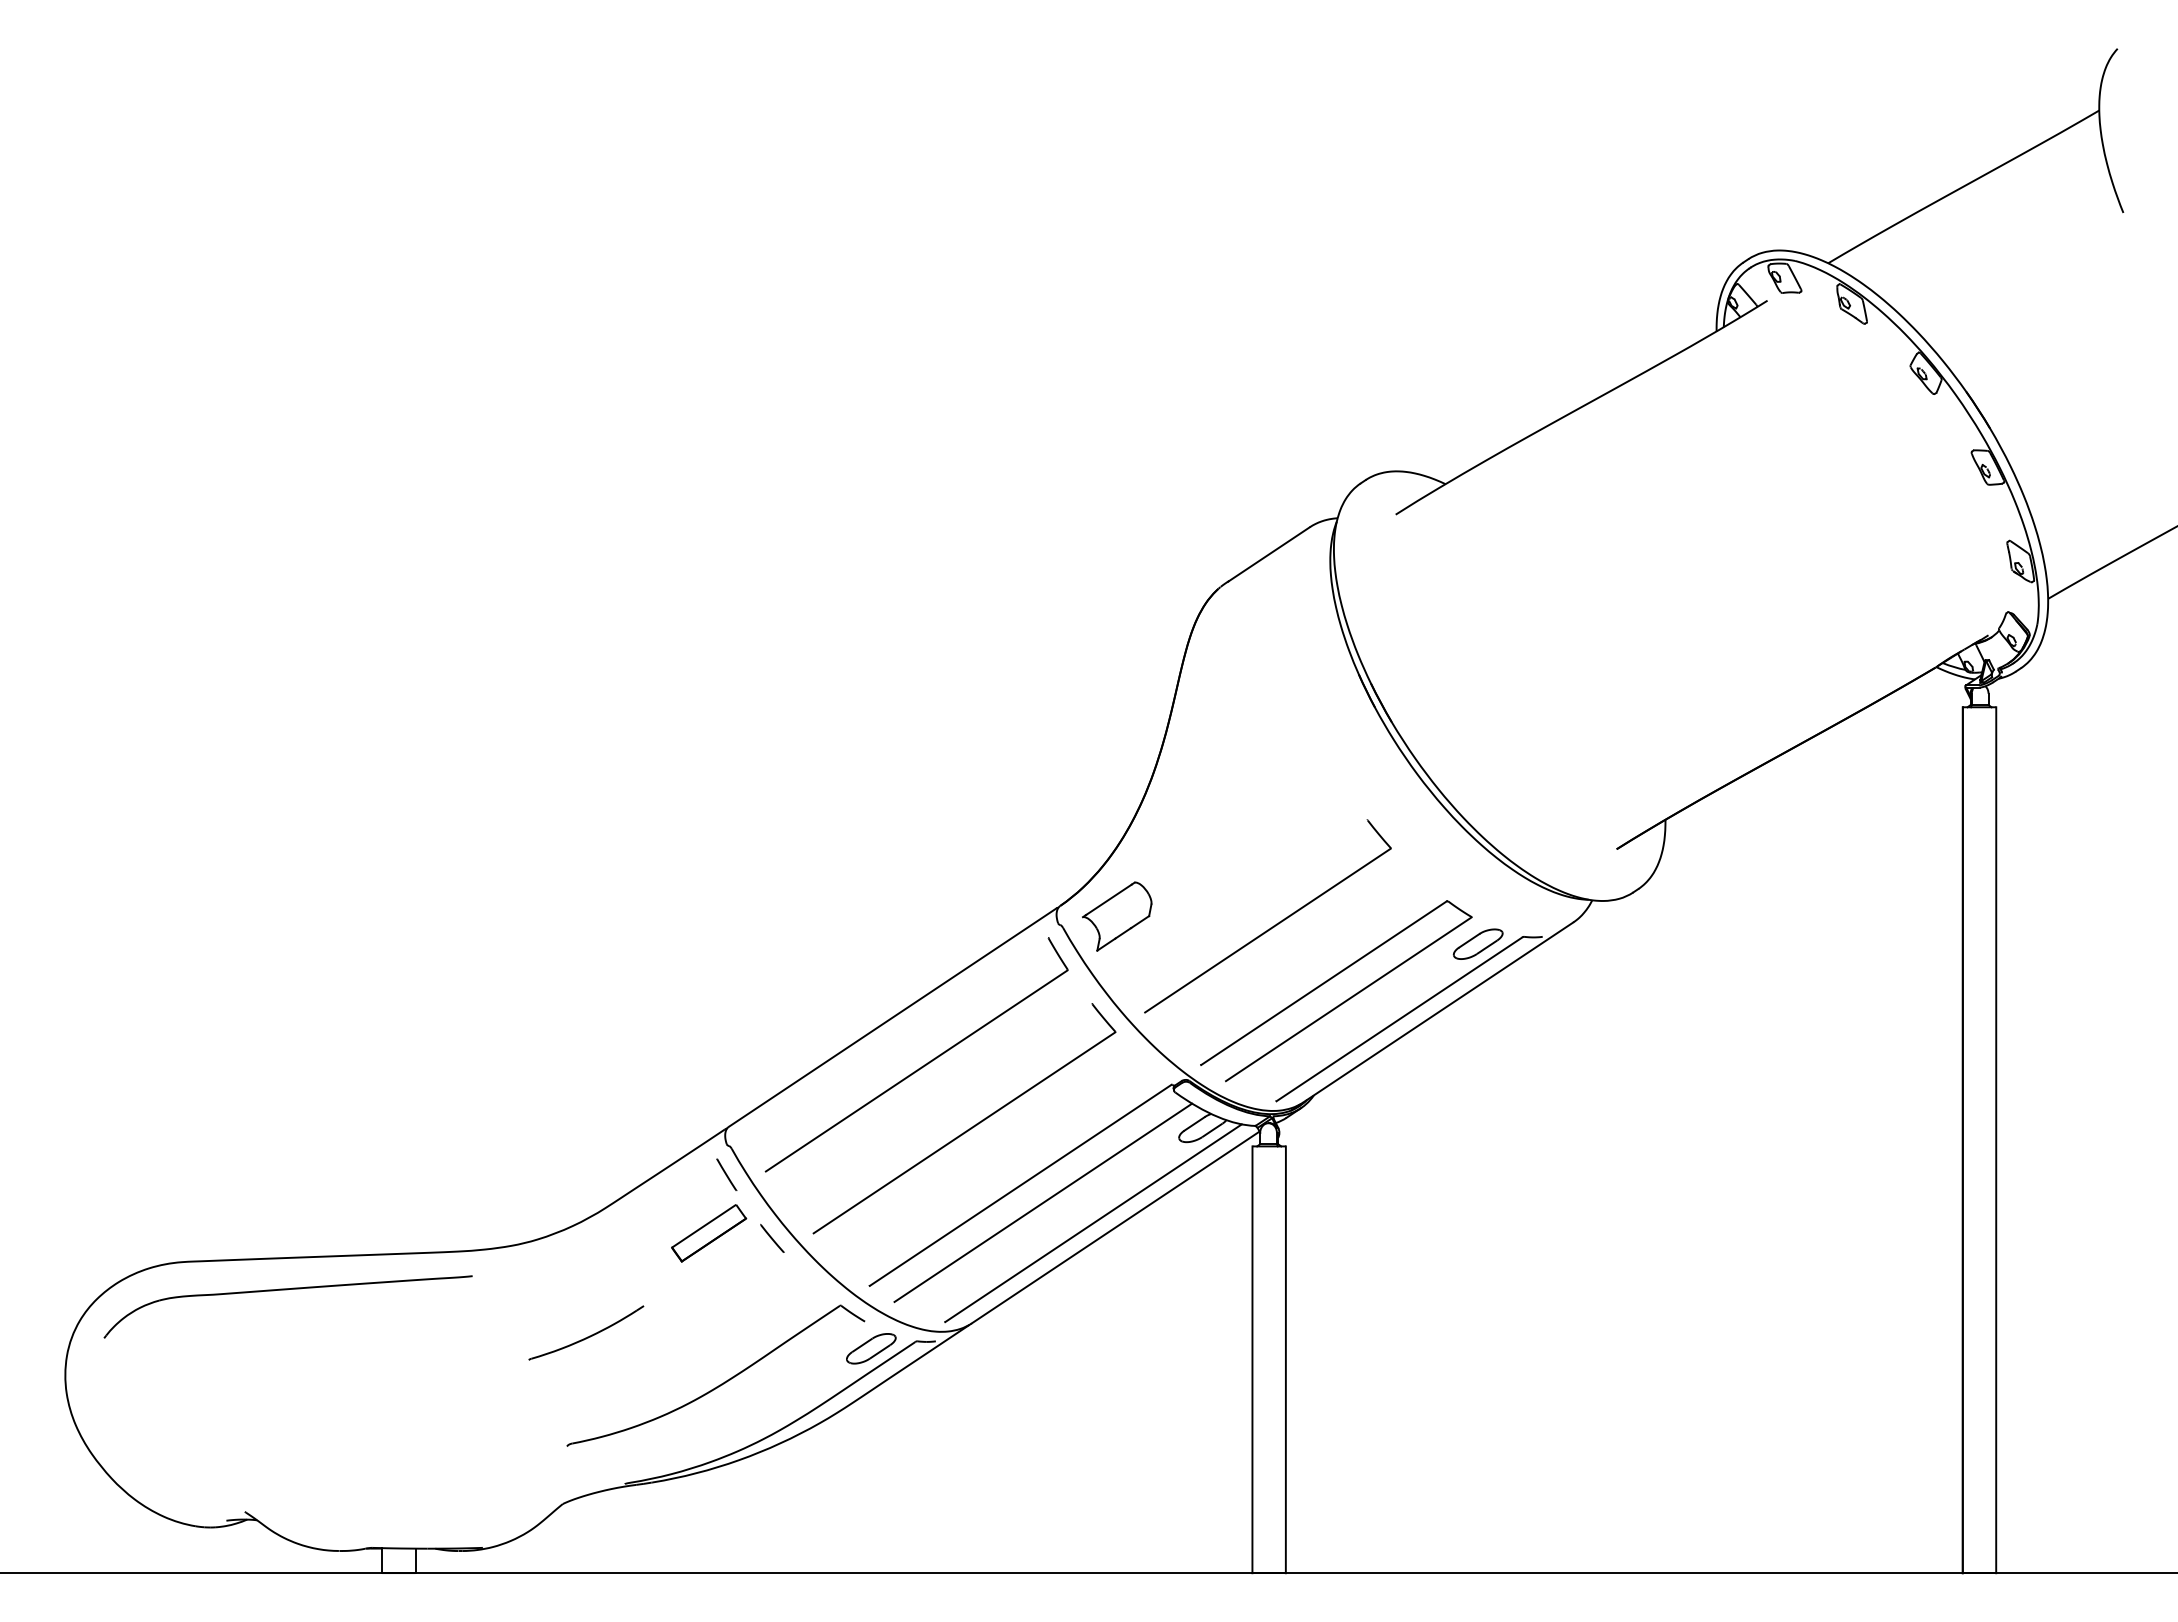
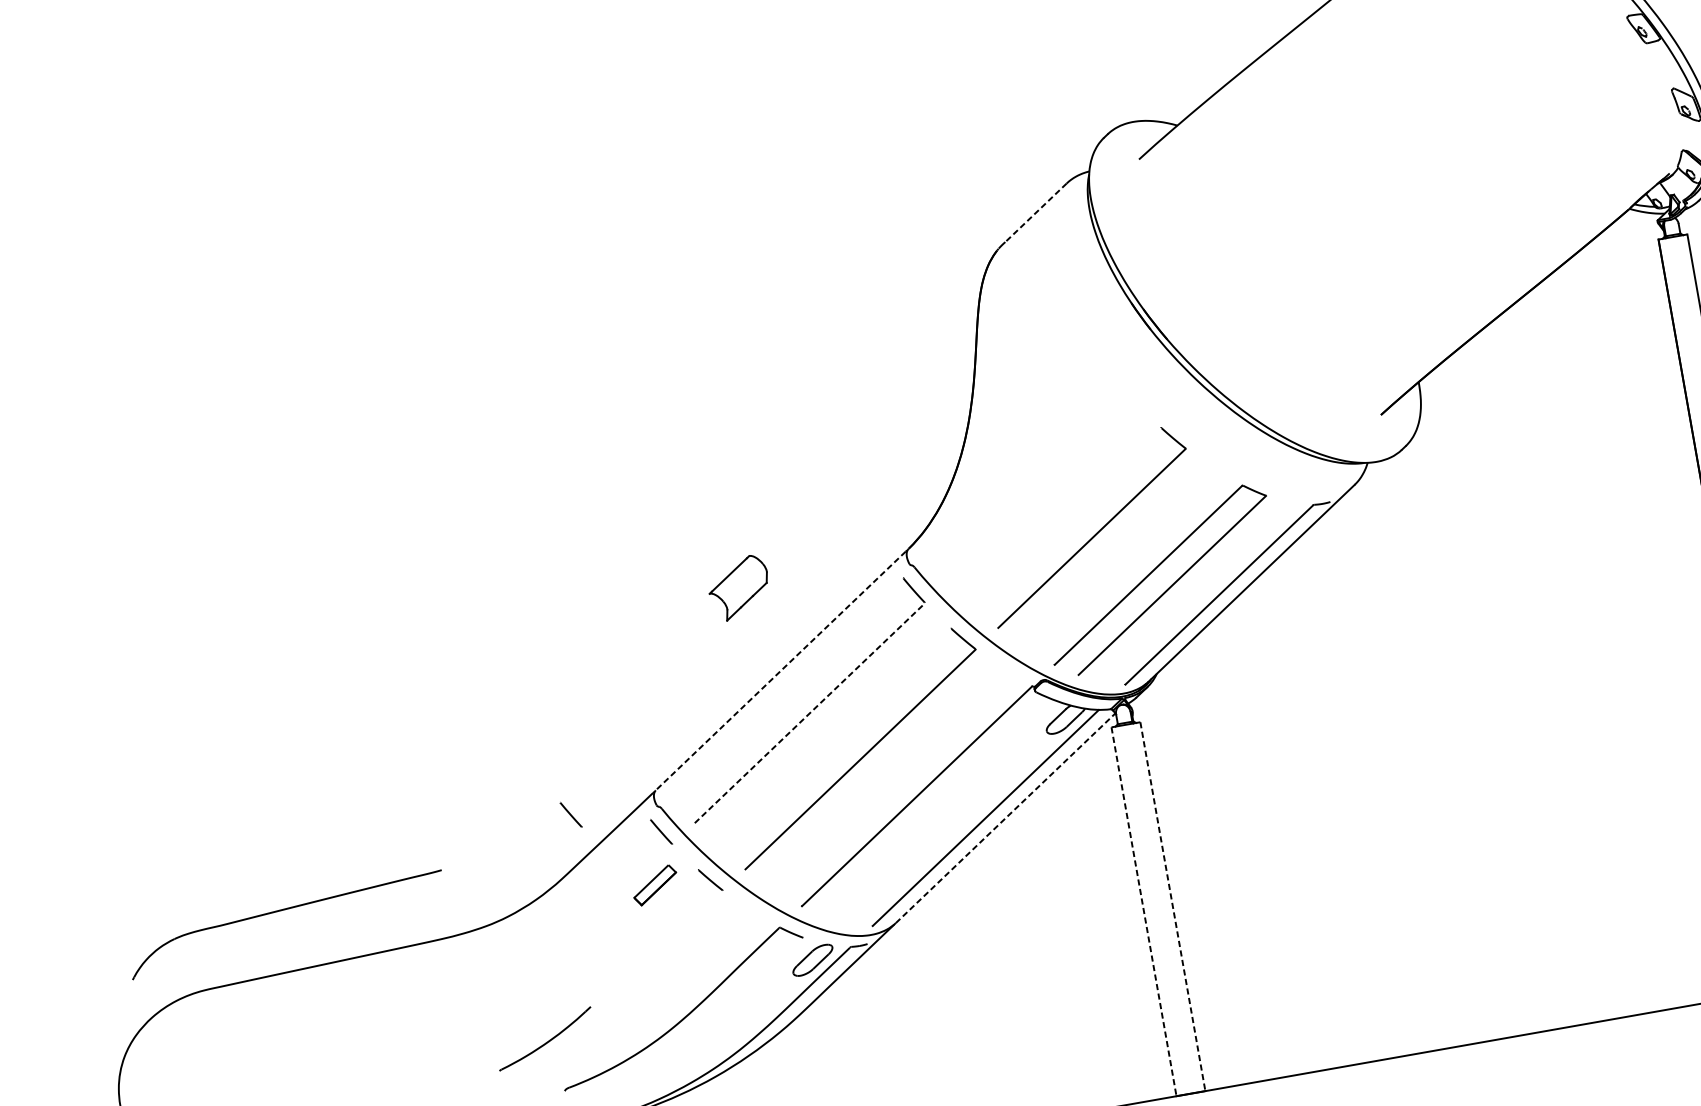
line: (1268, 554) -> (1035, 213), solid -> dashed
part: (1117, 916) -> (739, 588), moved
part: (1477, 943) -> (1275, 517), removed
line: (892, 1017) -> (780, 670), solid -> dashed
line: (917, 1070) -> (810, 712), solid -> dashed
line: (628, 1137) -> (570, 814), added
line: (1043, 1202) -> (939, 807), removed
line: (1115, 1227) -> (1005, 818), solid -> dashed
part: (709, 1233) -> (655, 885), size x0.7
part: (287, 1290) -> (283, 910), moved
part: (586, 1332) -> (545, 1038), moved
line: (1252, 1360) -> (1144, 912), solid -> dashed
line: (1285, 1360) -> (1172, 907), solid -> dashed

